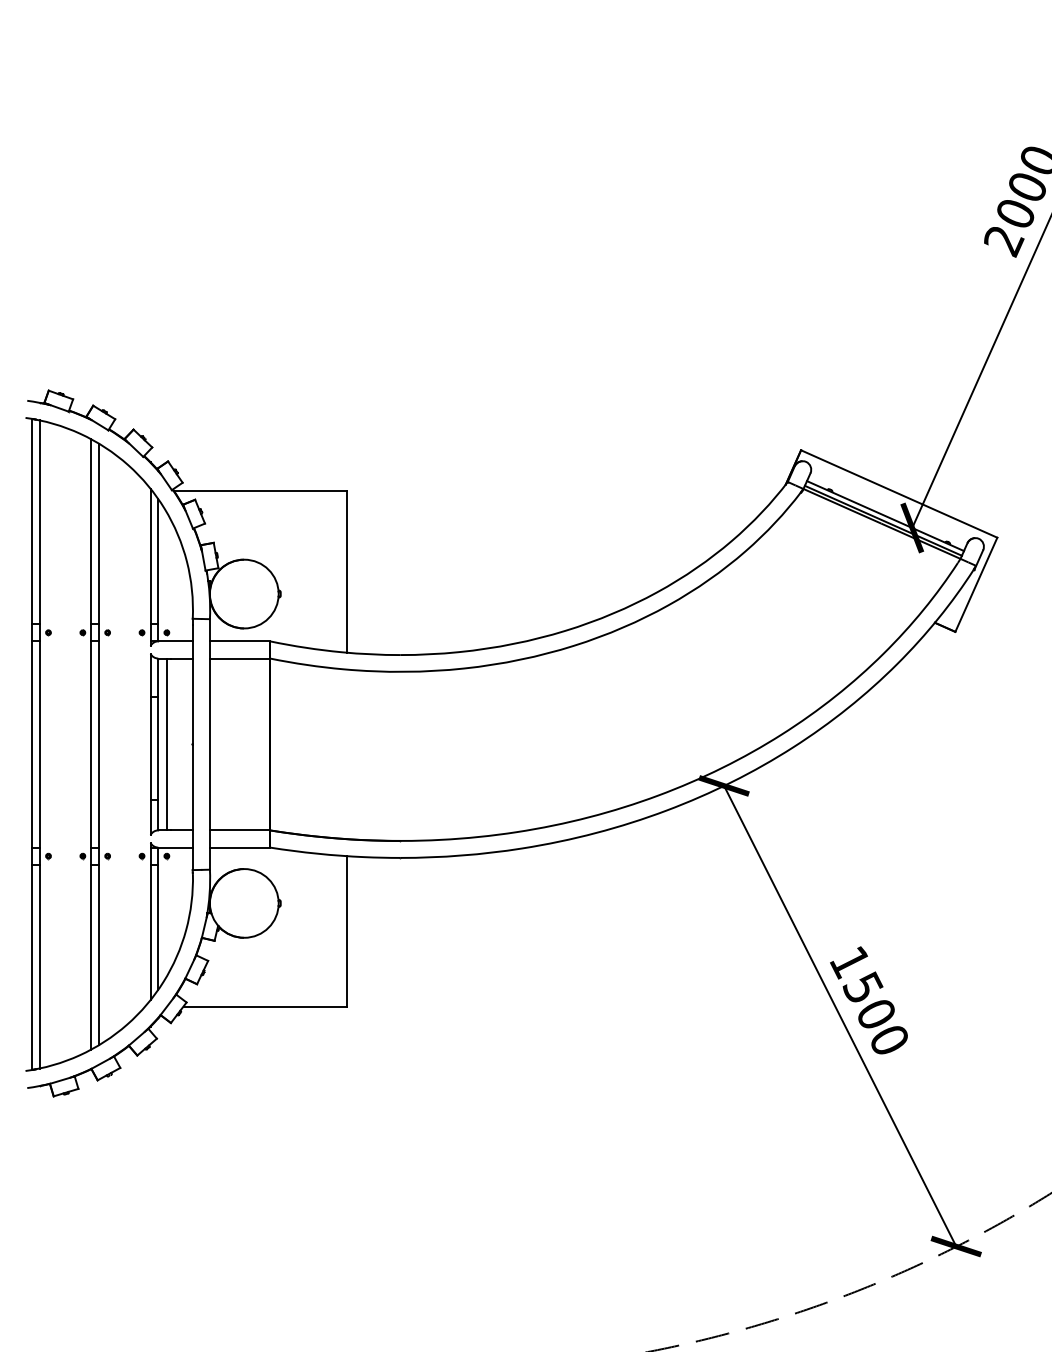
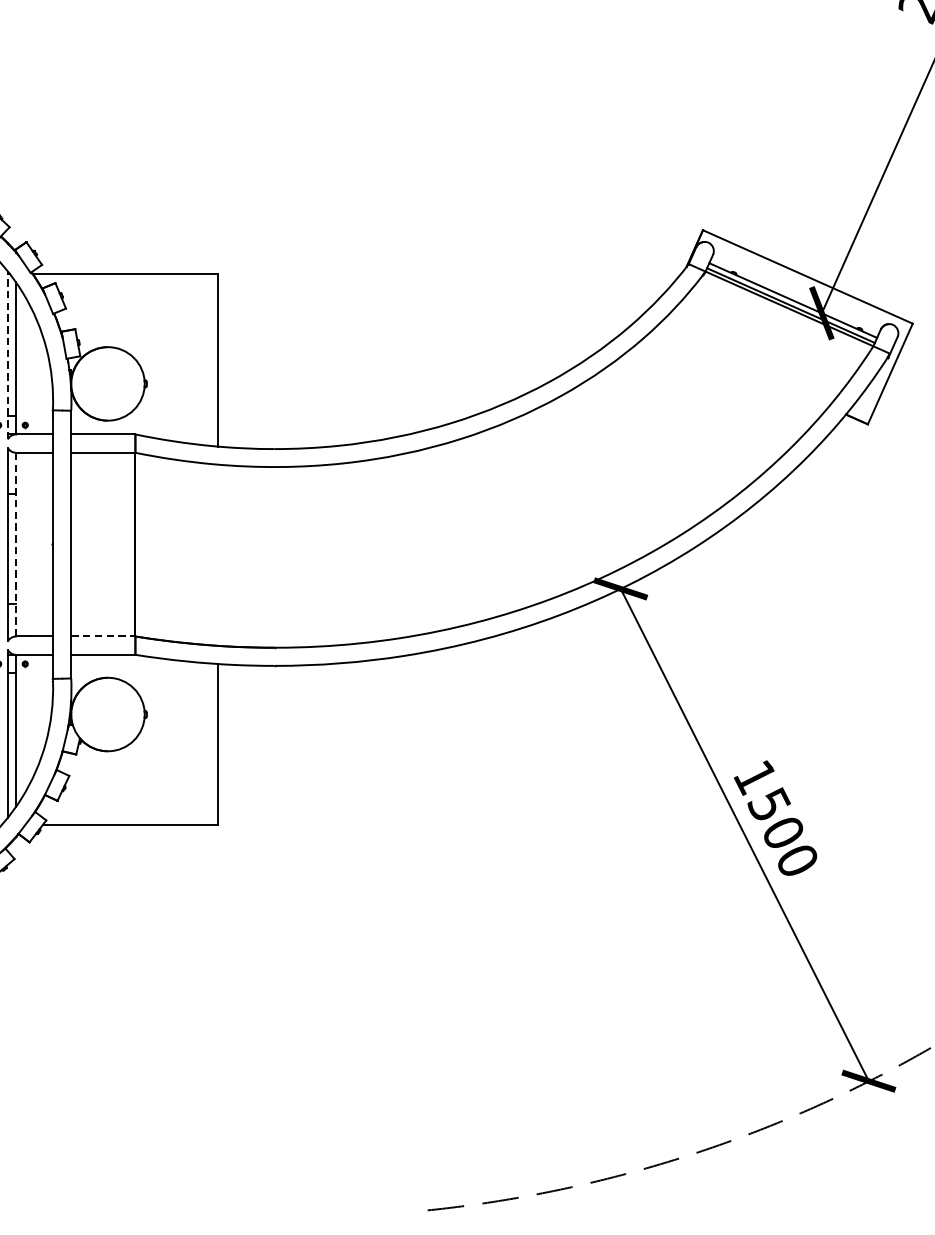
line: (150, 567) -> (7, 355), solid -> dashed
line: (158, 744) -> (16, 544), solid -> dashed
line: (166, 744) -> (24, 544), removed
line: (240, 830) -> (103, 636), solid -> dashed

